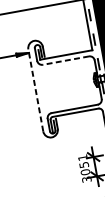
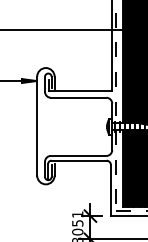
line: (65, 60) -> (78, 97), dashed -> solid
line: (35, 89) -> (37, 125), dashed -> solid

